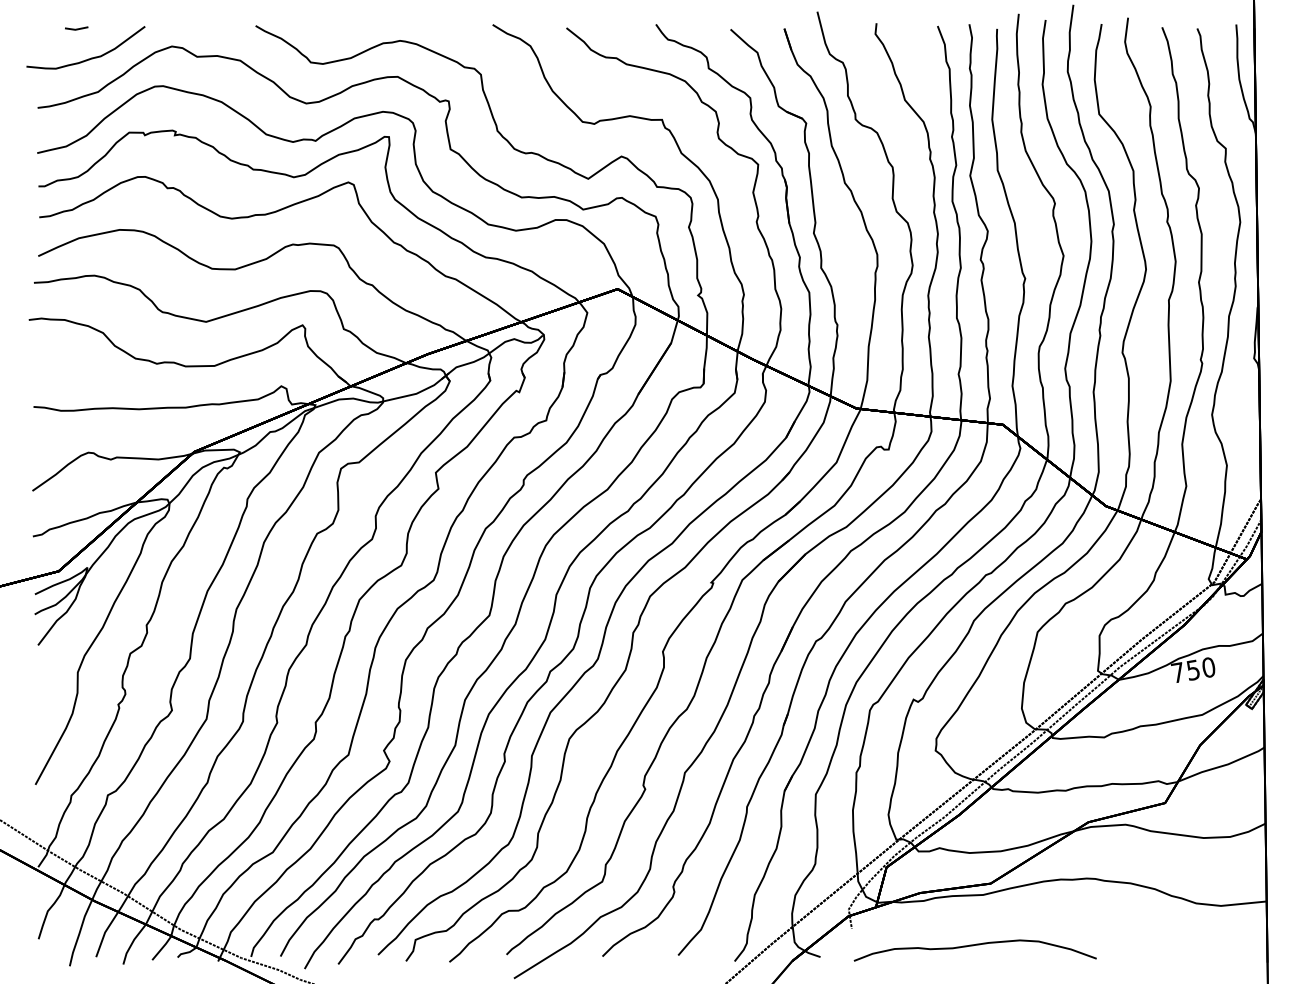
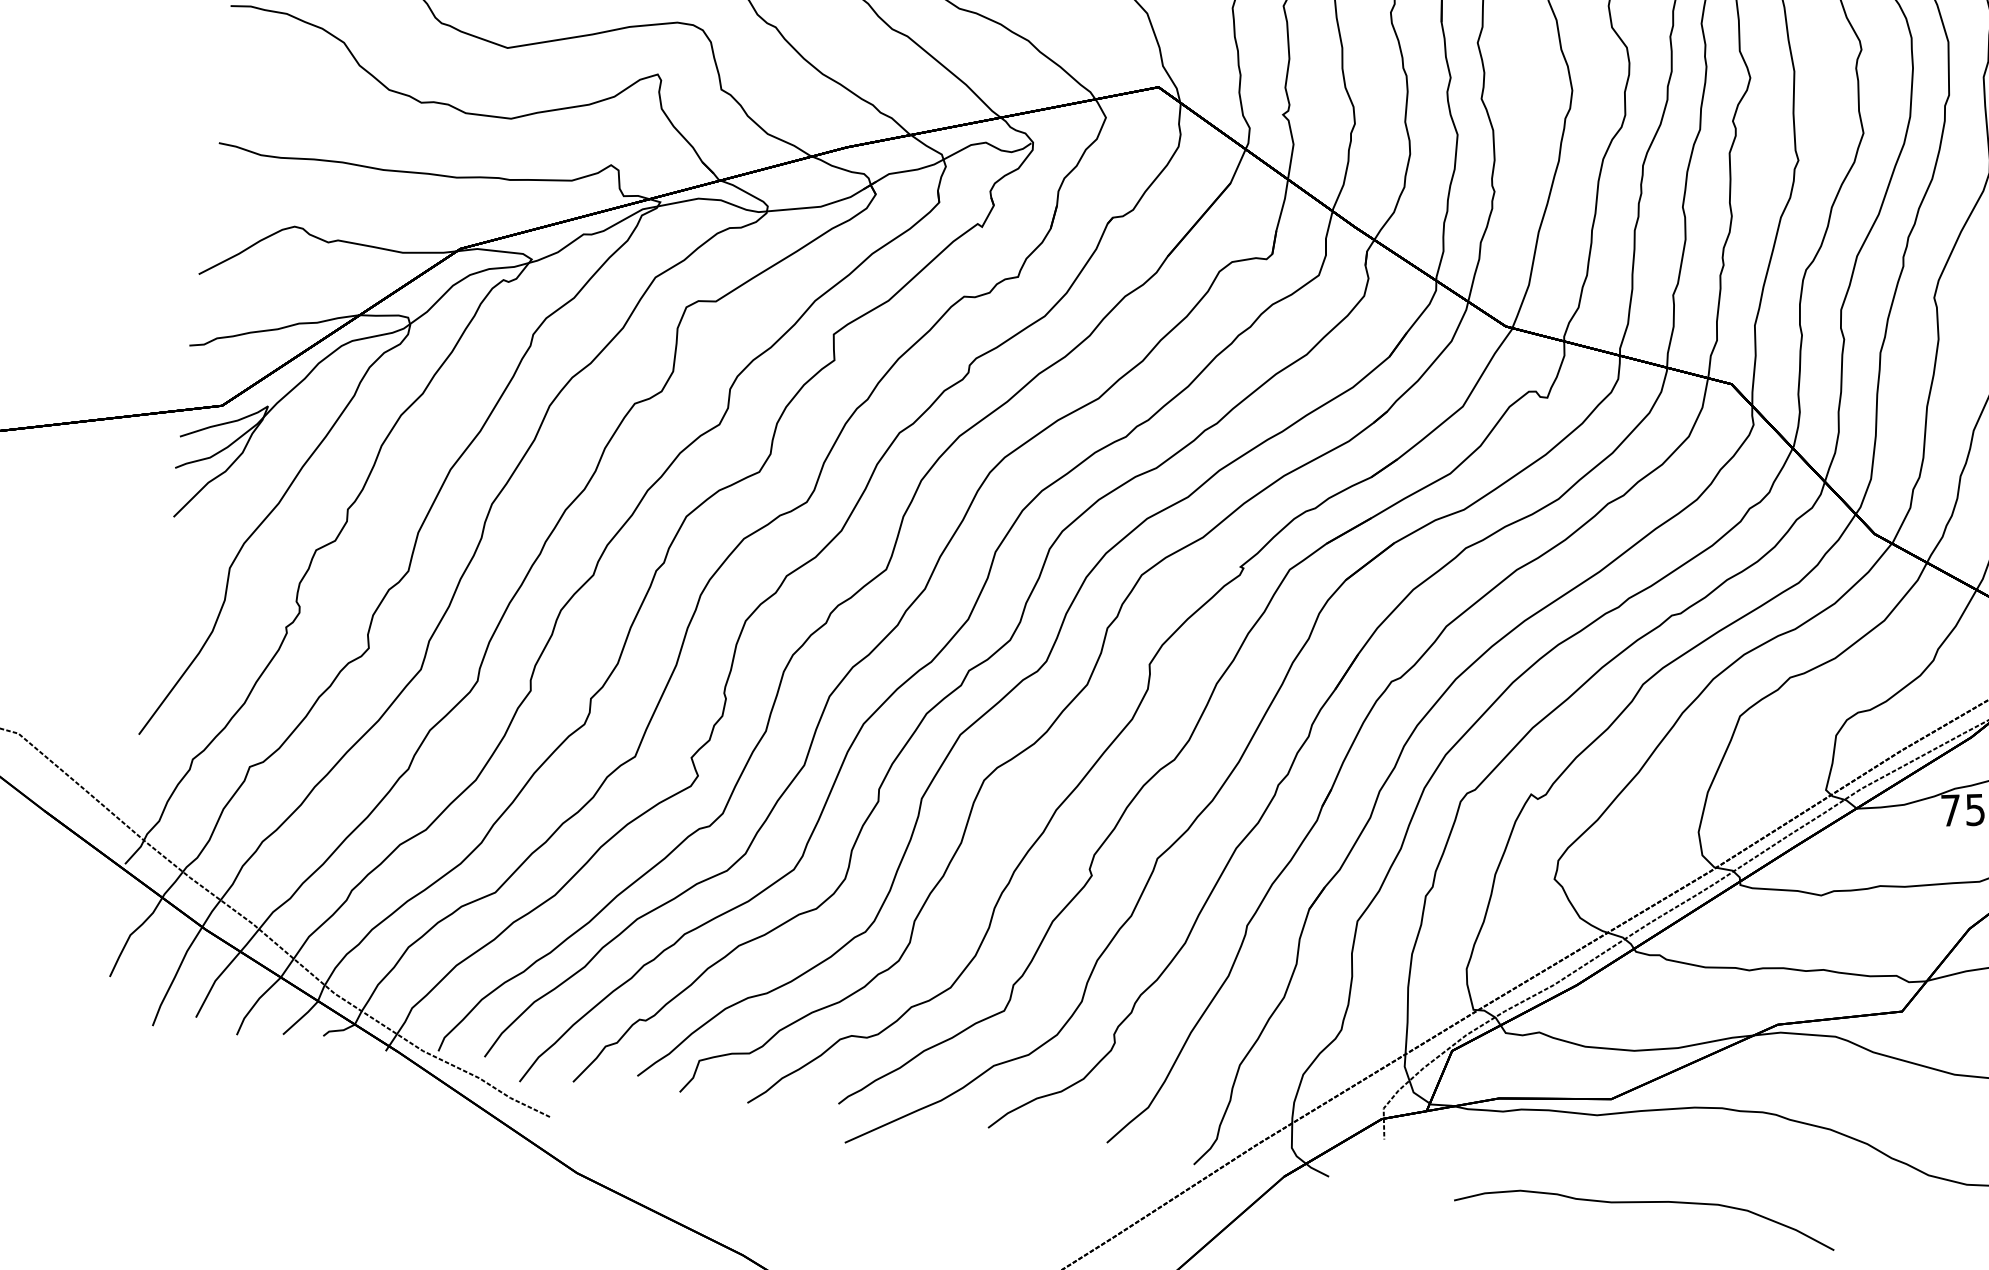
curve: (973, 946) -> (1644, 1204), moved

